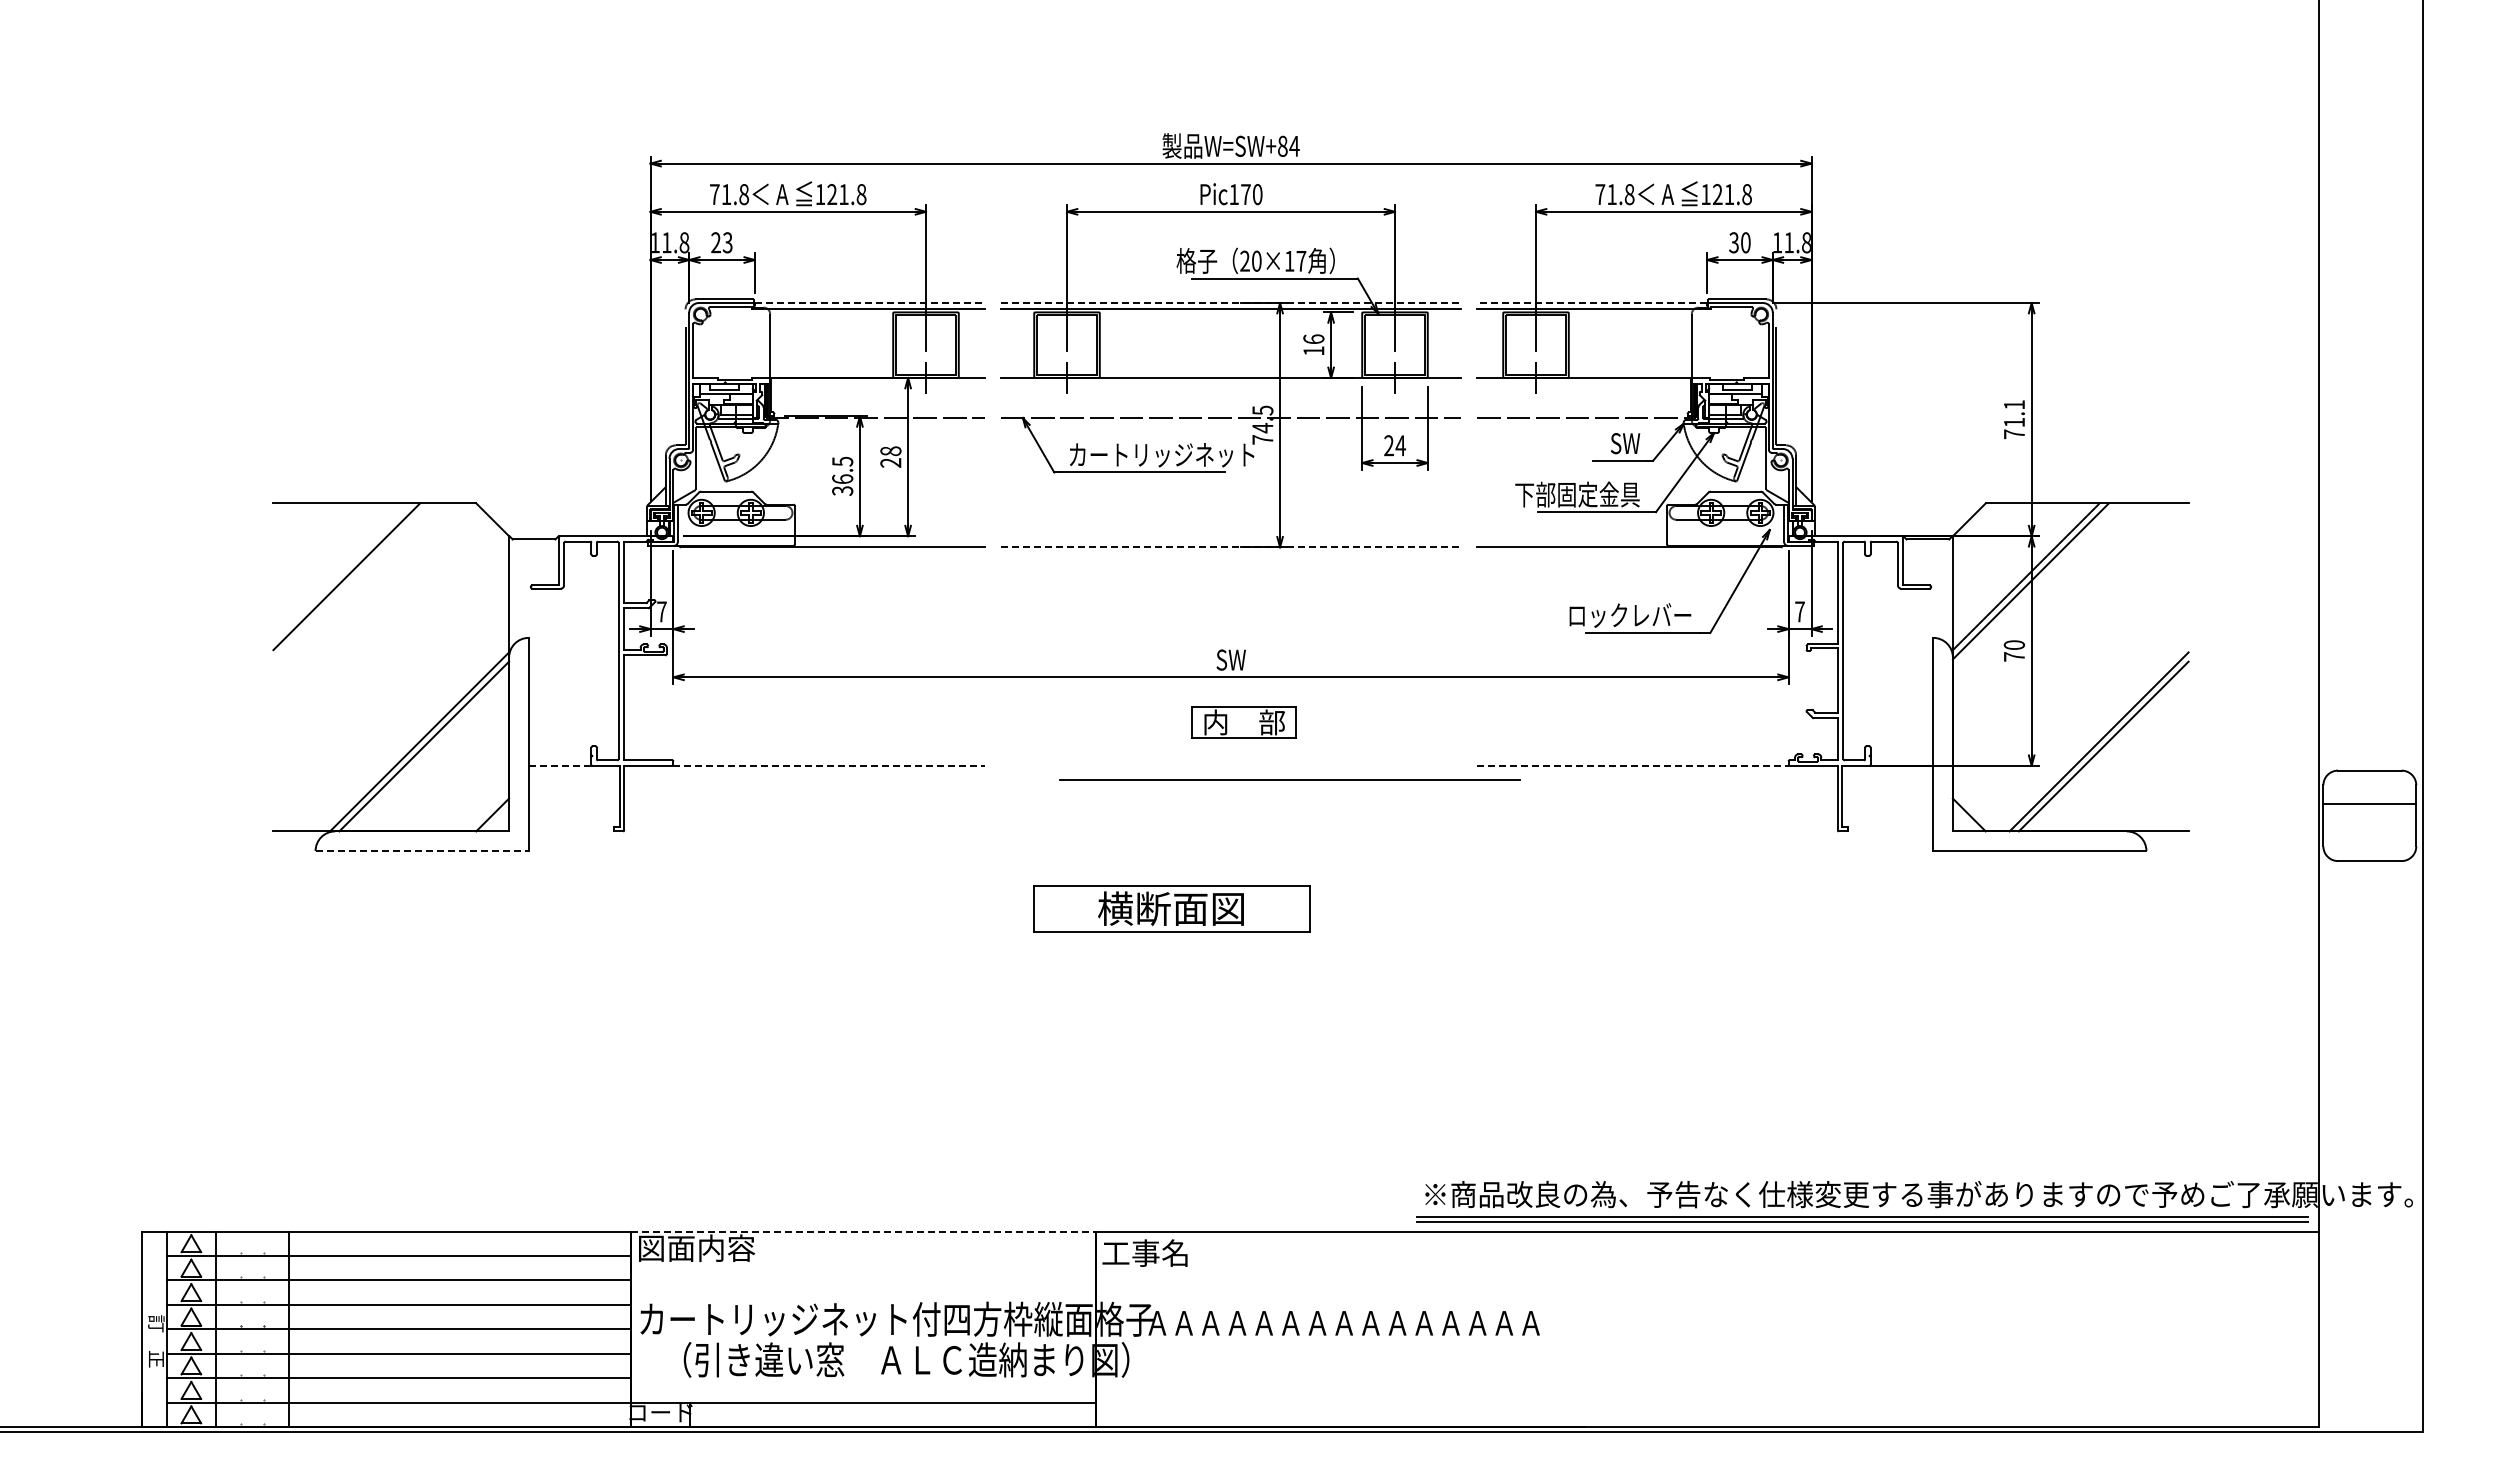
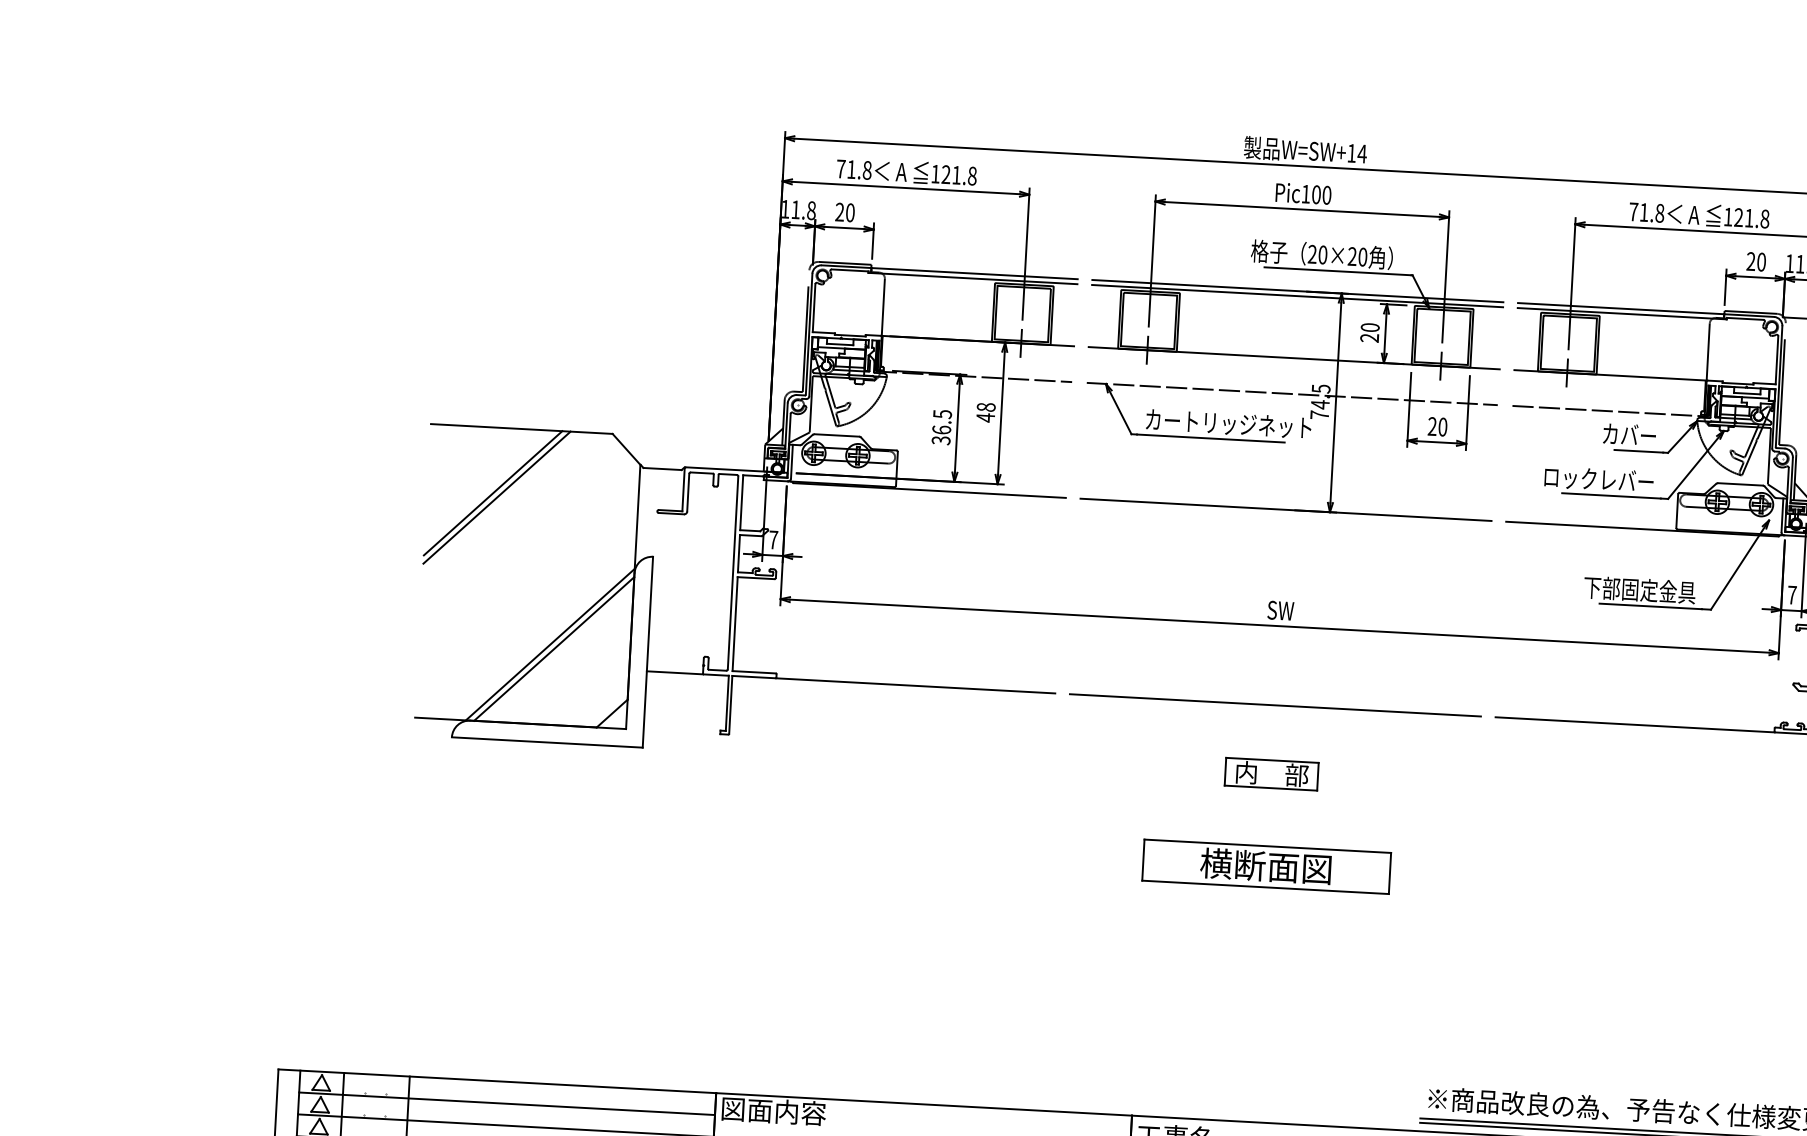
text: (1282, 145) -> (1351, 152), W=SW+84 -> W=SW+14
text: (1245, 194) -> (1316, 194), Pic170 -> Pic100
text: (727, 242) -> (850, 212), 23 -> 20
text: (1733, 242) -> (1750, 261), 30 -> 20
text: (1295, 260) -> (1357, 256), 20×17 -> 20×20
line: (870, 303) -> (975, 274), dashed -> solid
line: (1231, 303) -> (1298, 291), dashed -> solid
line: (1591, 303) -> (1620, 309), dashed -> solid
text: (1313, 344) -> (1369, 332), 16 -> 20
text: (1610, 442) -> (1630, 434), SW -> カバー
text: (1400, 445) -> (1442, 426), 24 -> 20
text: (890, 462) -> (985, 417), 28 -> 48
text: (1577, 494) -> (1598, 479), 下部固定金具 -> ロックレバー
line: (1231, 547) -> (1286, 509), dashed -> solid
line: (351, 581) -> (497, 497), added
text: (1629, 615) -> (1639, 590), ロックレバー -> 下部固定金具
part: (1243, 722) -> (1271, 773), moved
line: (559, 765) -> (674, 672), dashed -> solid
line: (829, 765) -> (916, 685), dashed -> solid
line: (1632, 765) -> (1634, 724), dashed -> solid
line: (1289, 779) -> (1274, 705), moved
line: (422, 851) -> (547, 742), dashed -> solid
part: (1171, 908) -> (1266, 866), moved
line: (864, 1231) -> (924, 1104), dashed -> solid

